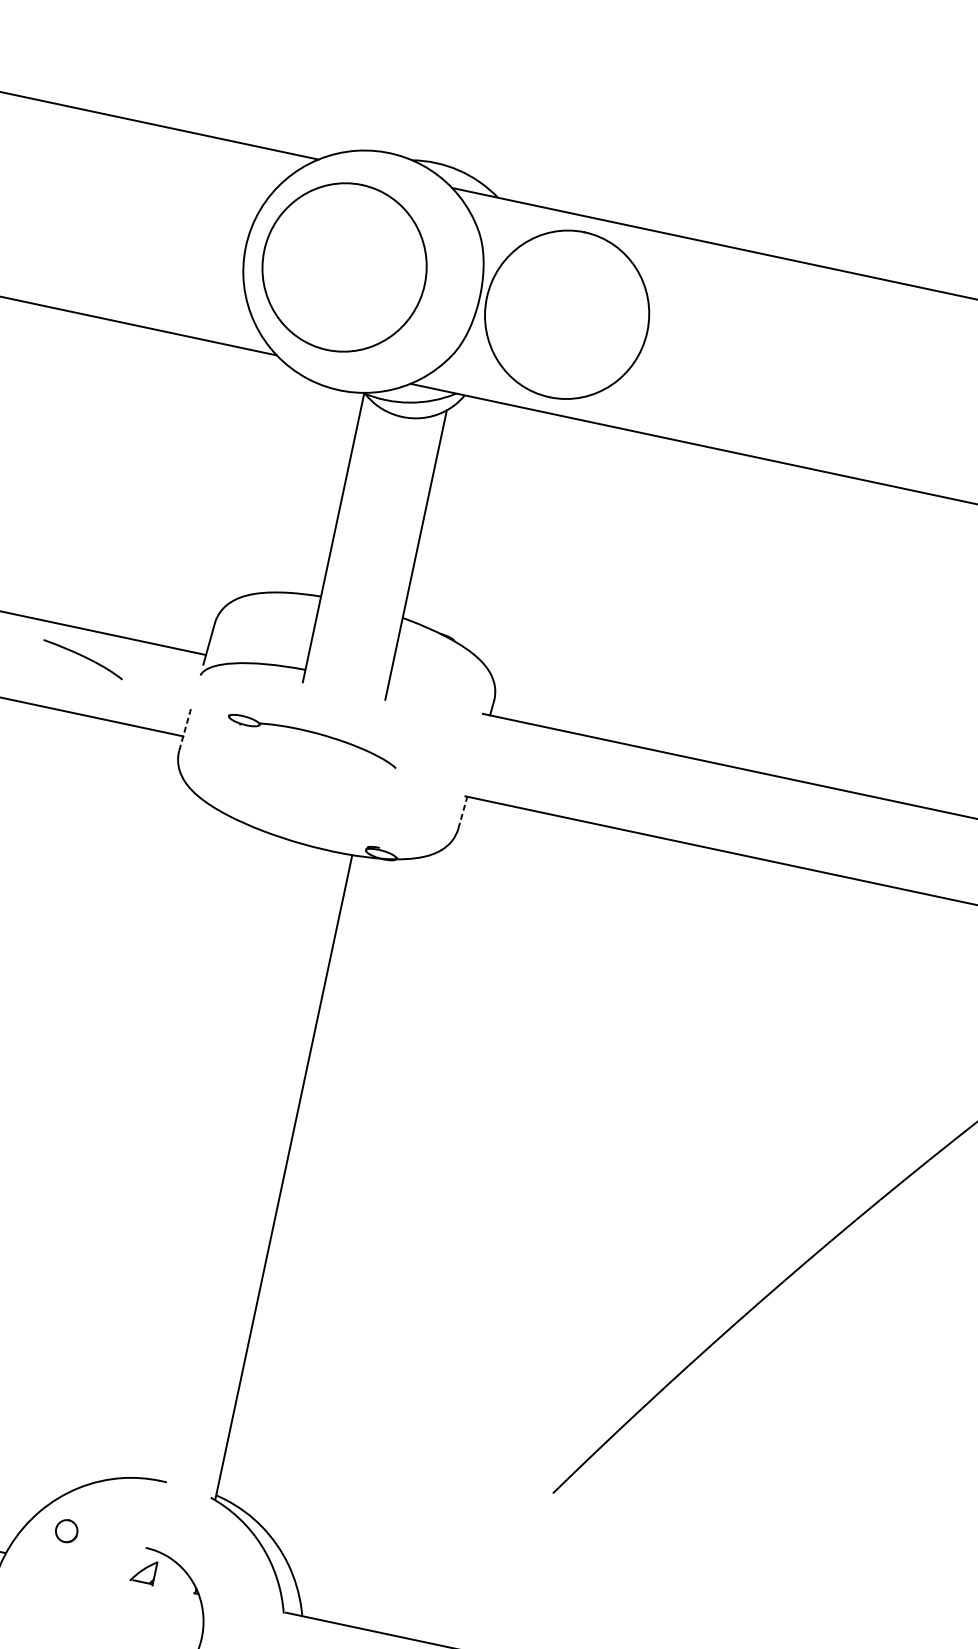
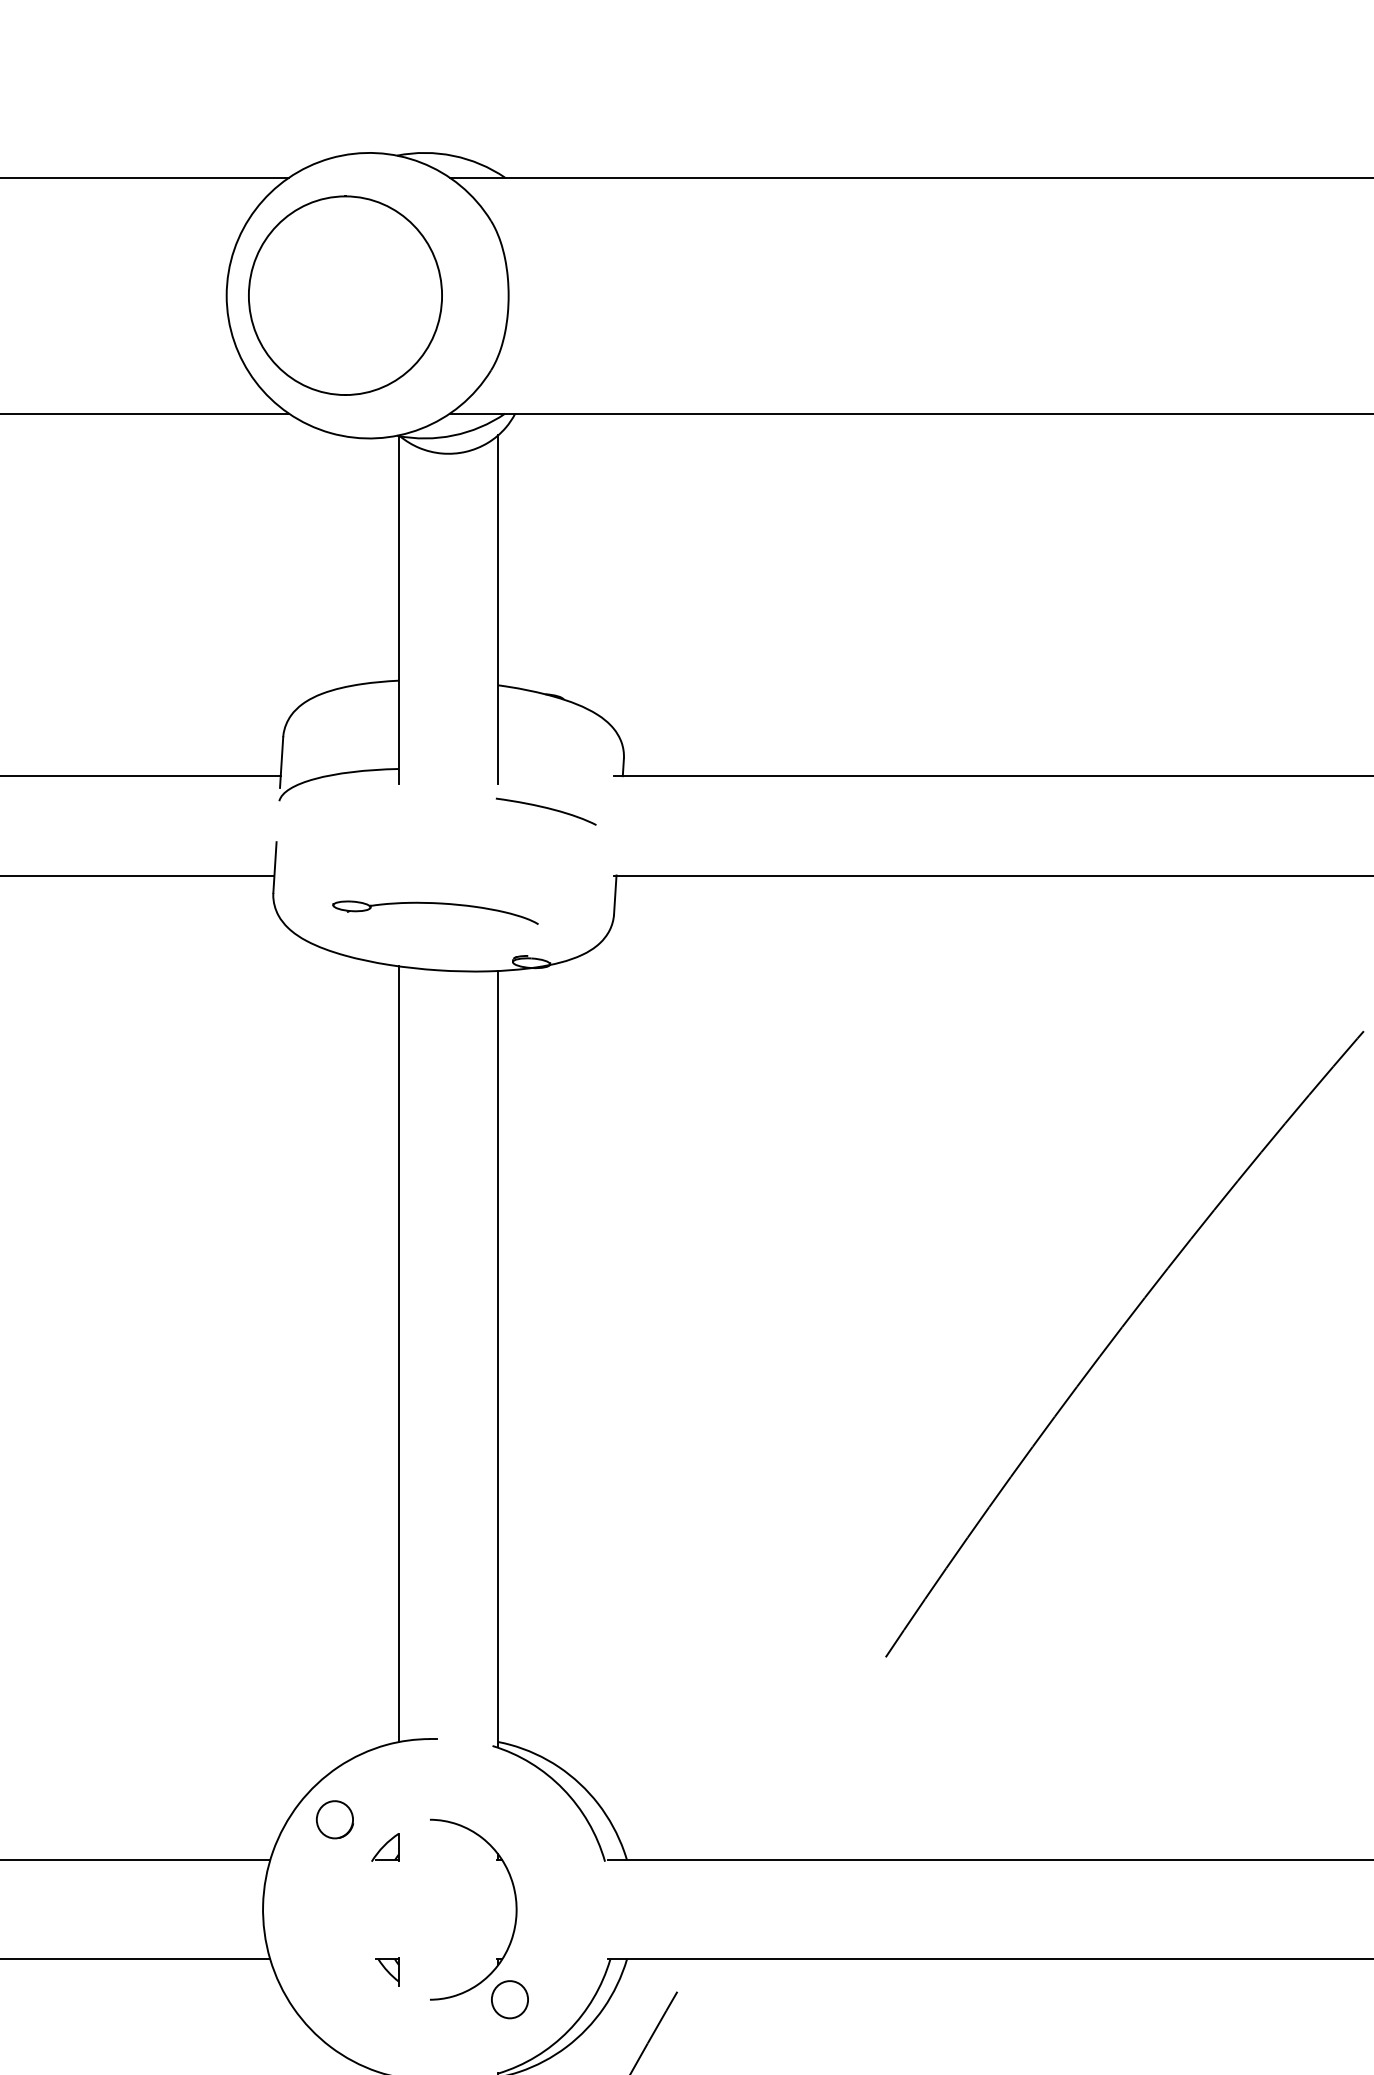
part: (567, 314) -> (613, 295), removed
curve: (83, 656) -> (545, 808), moved
line: (185, 729) -> (275, 867), dashed -> solid
part: (314, 733) -> (435, 904), moved
line: (463, 812) -> (615, 894), dashed -> solid
line: (201, 1156) -> (398, 1354), added
part: (66, 1530) -> (334, 1819), size x1.43
part: (143, 1571) -> (385, 1847), moved

